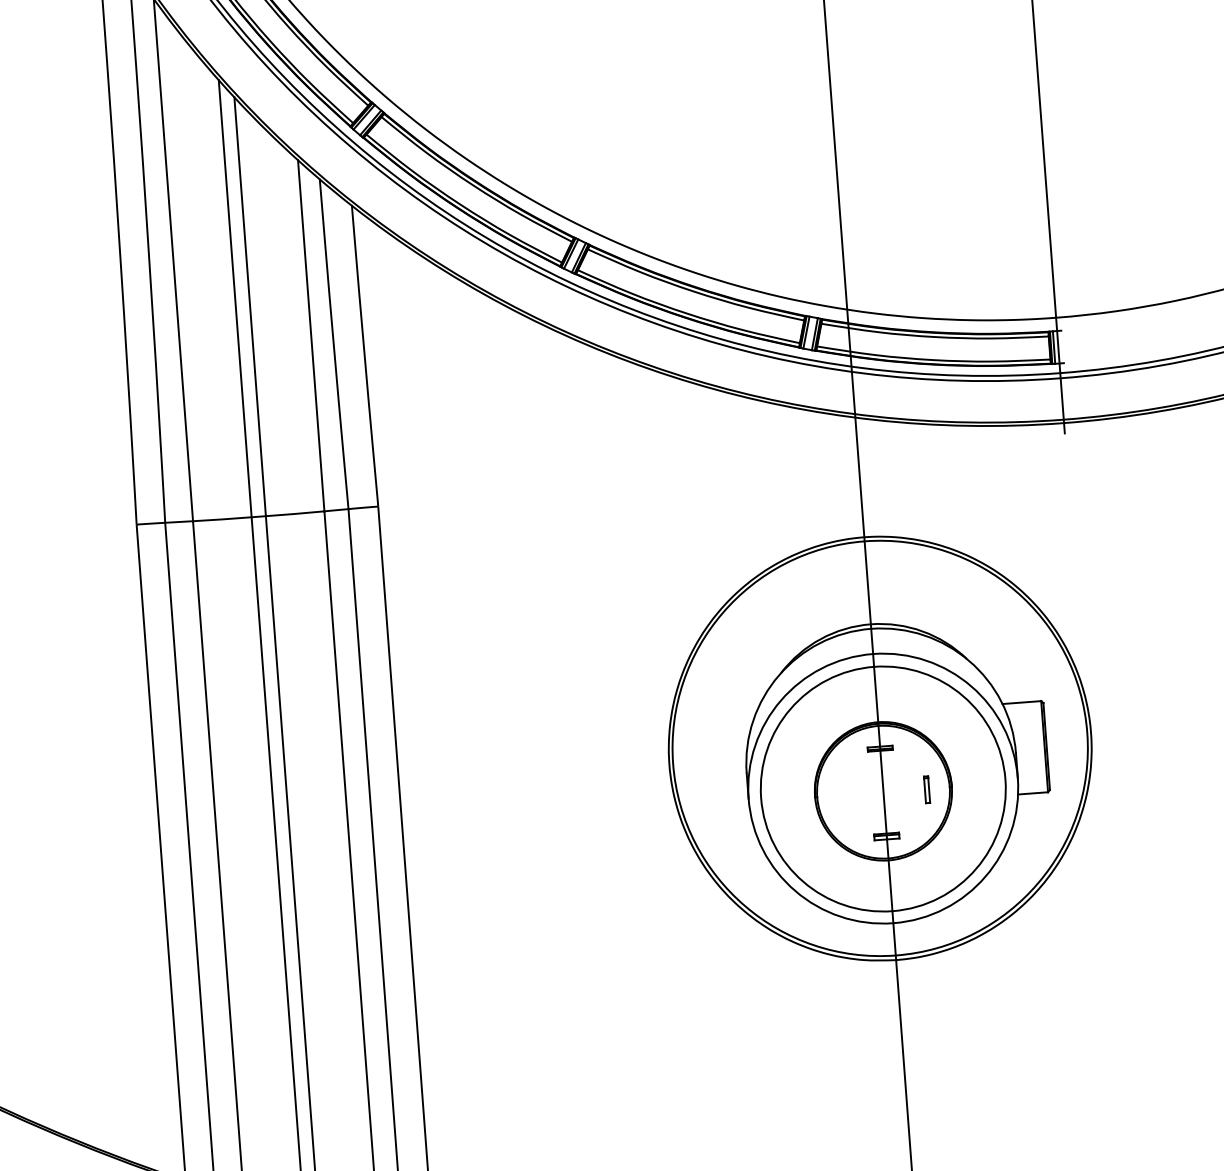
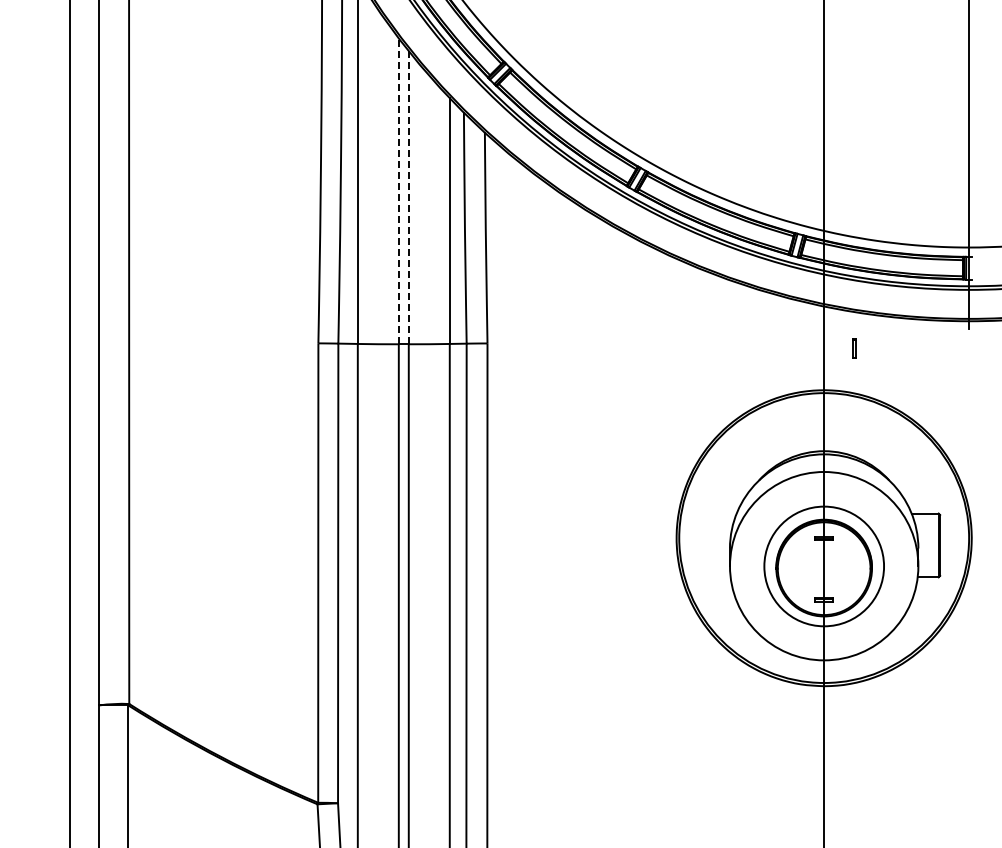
line: (234, 299) -> (398, 191), solid -> dashed
line: (249, 306) -> (408, 197), solid -> dashed
circle: (882, 787) -> (823, 565), size x0.7
line: (925, 790) -> (853, 348), moved

